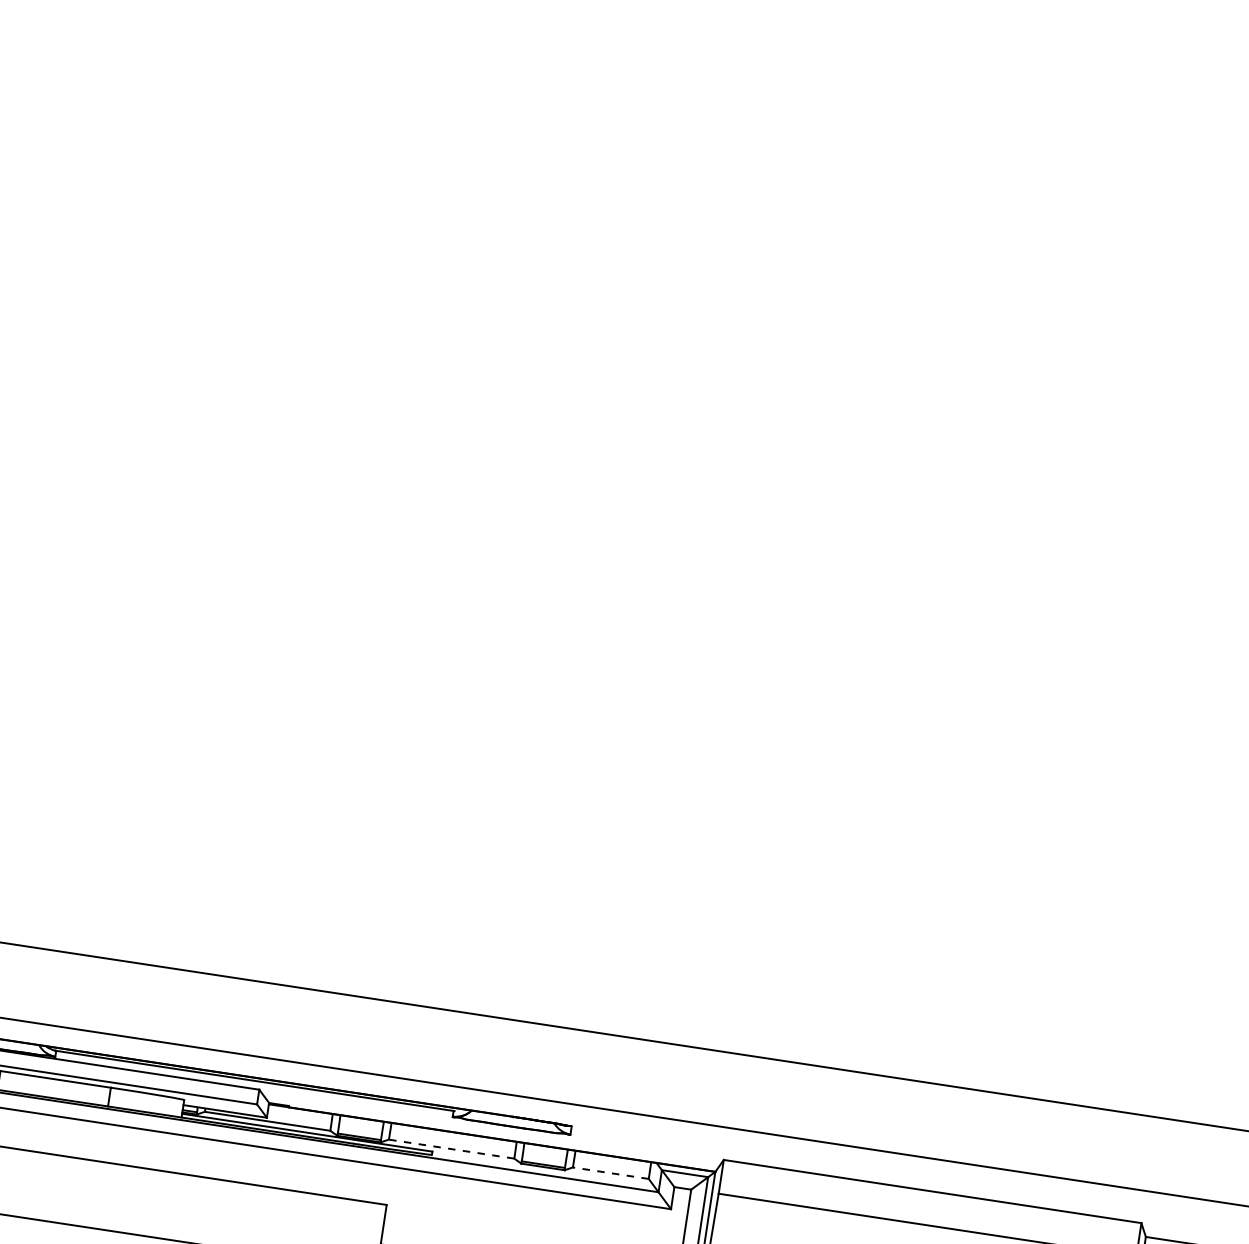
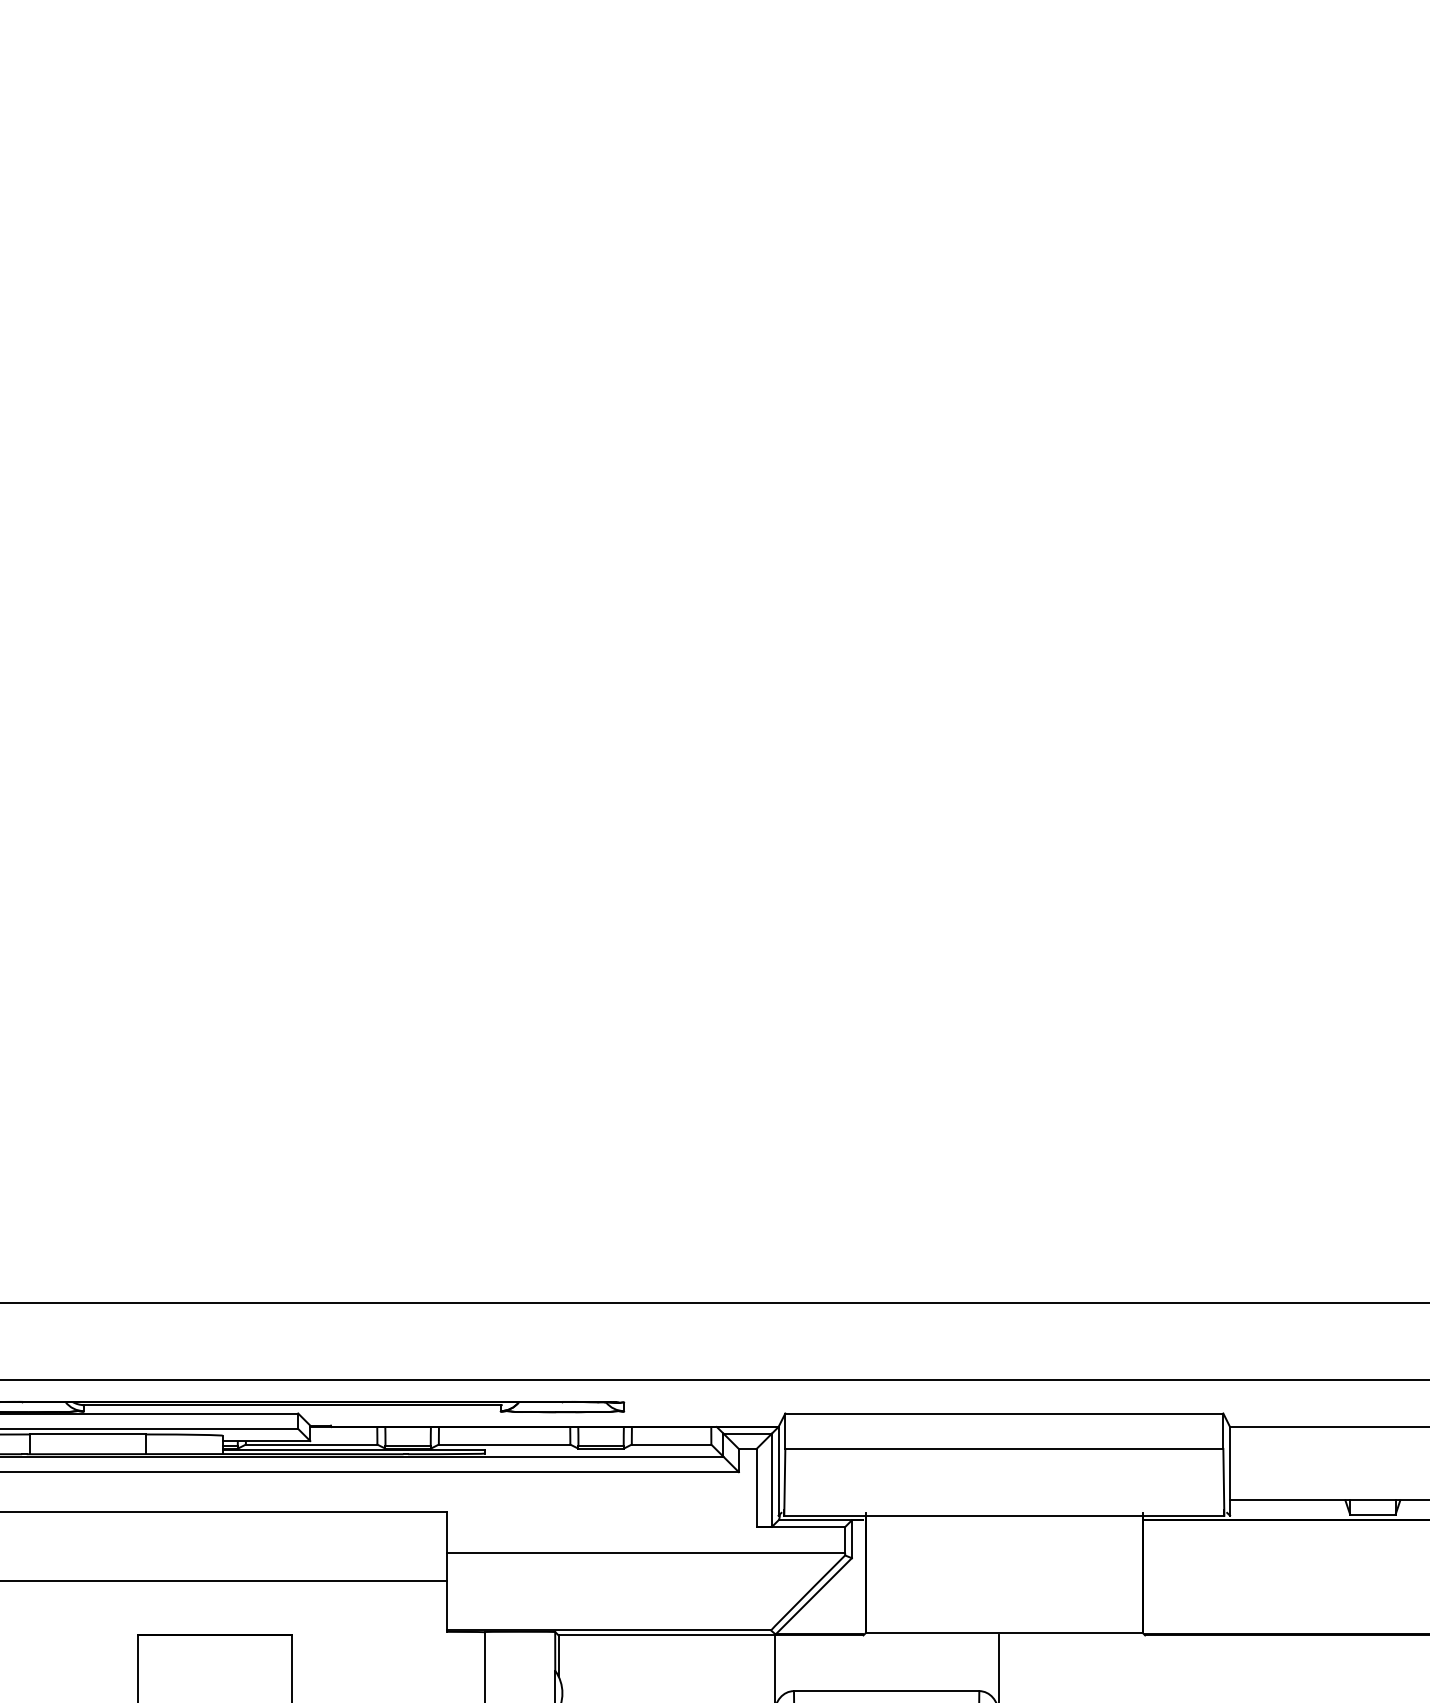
line: (451, 1149) -> (504, 1444), dashed -> solid
line: (610, 1173) -> (671, 1444), dashed -> solid

